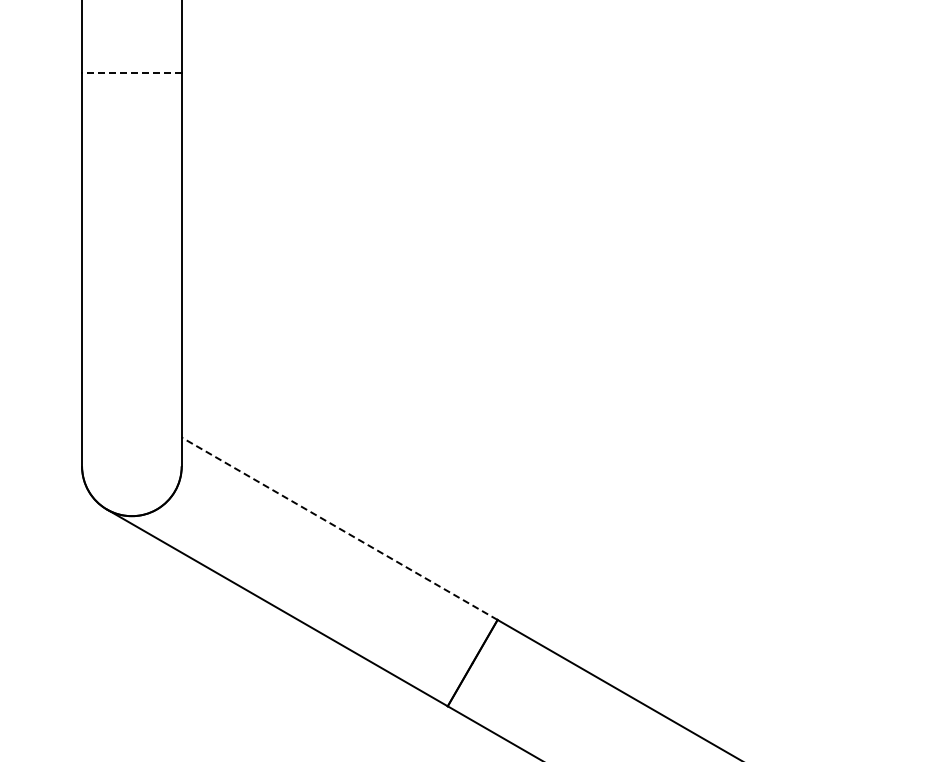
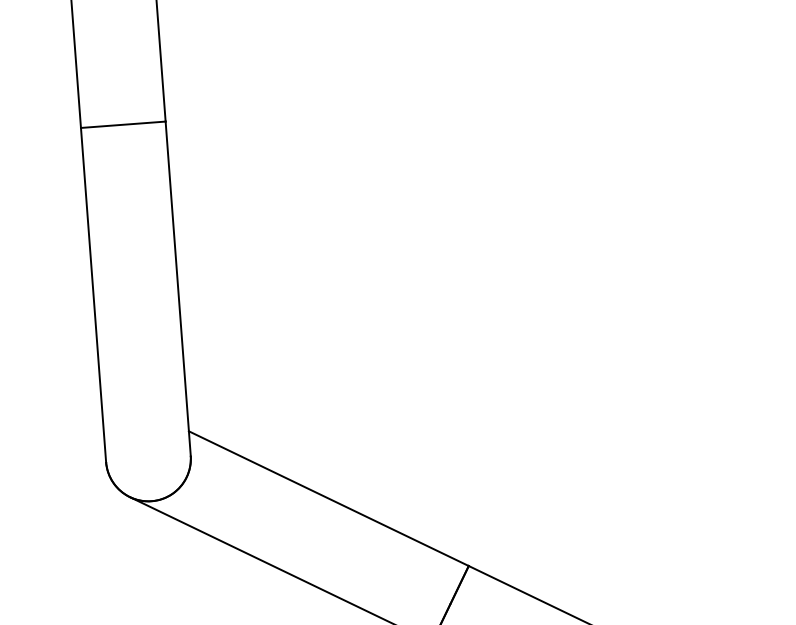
line: (131, 72) -> (122, 124), dashed -> solid
line: (339, 528) -> (328, 498), dashed -> solid

